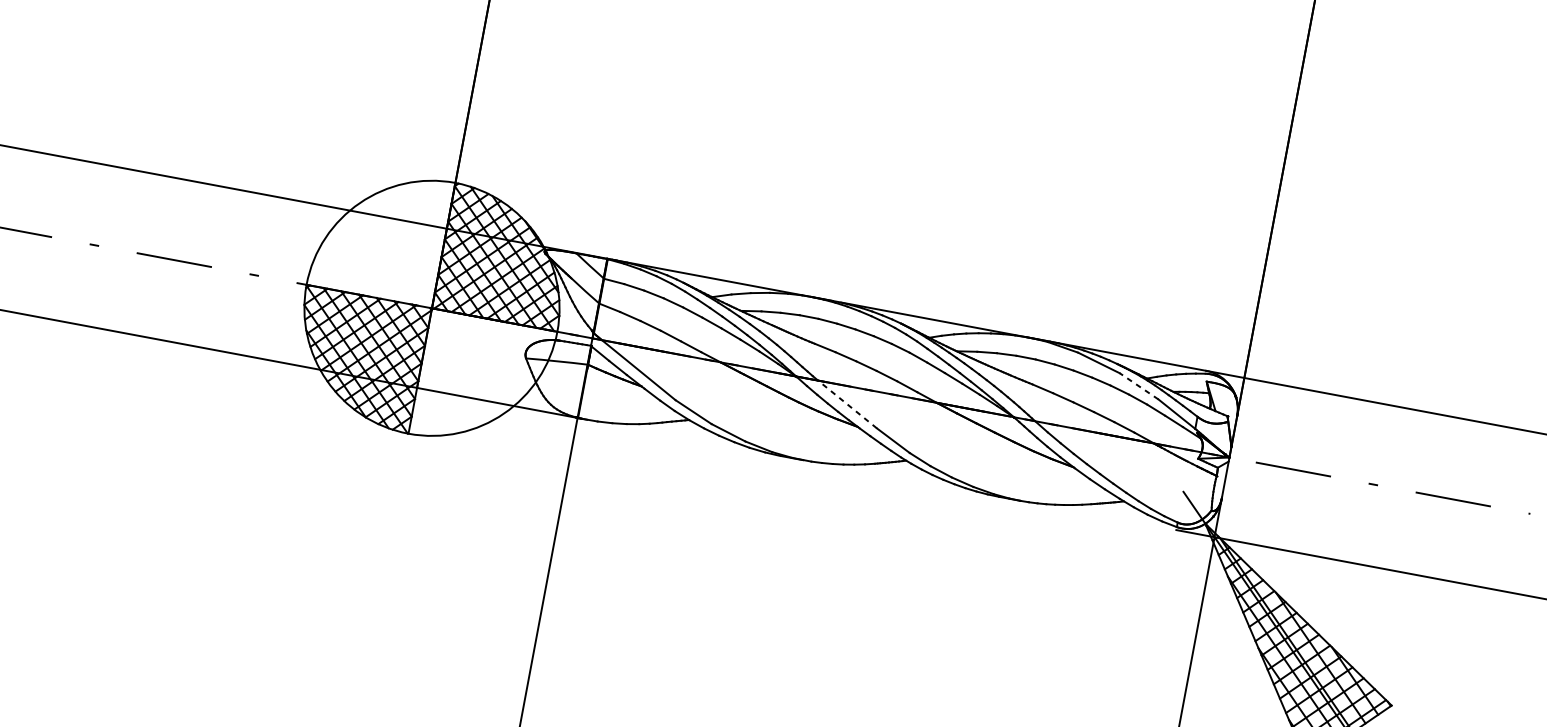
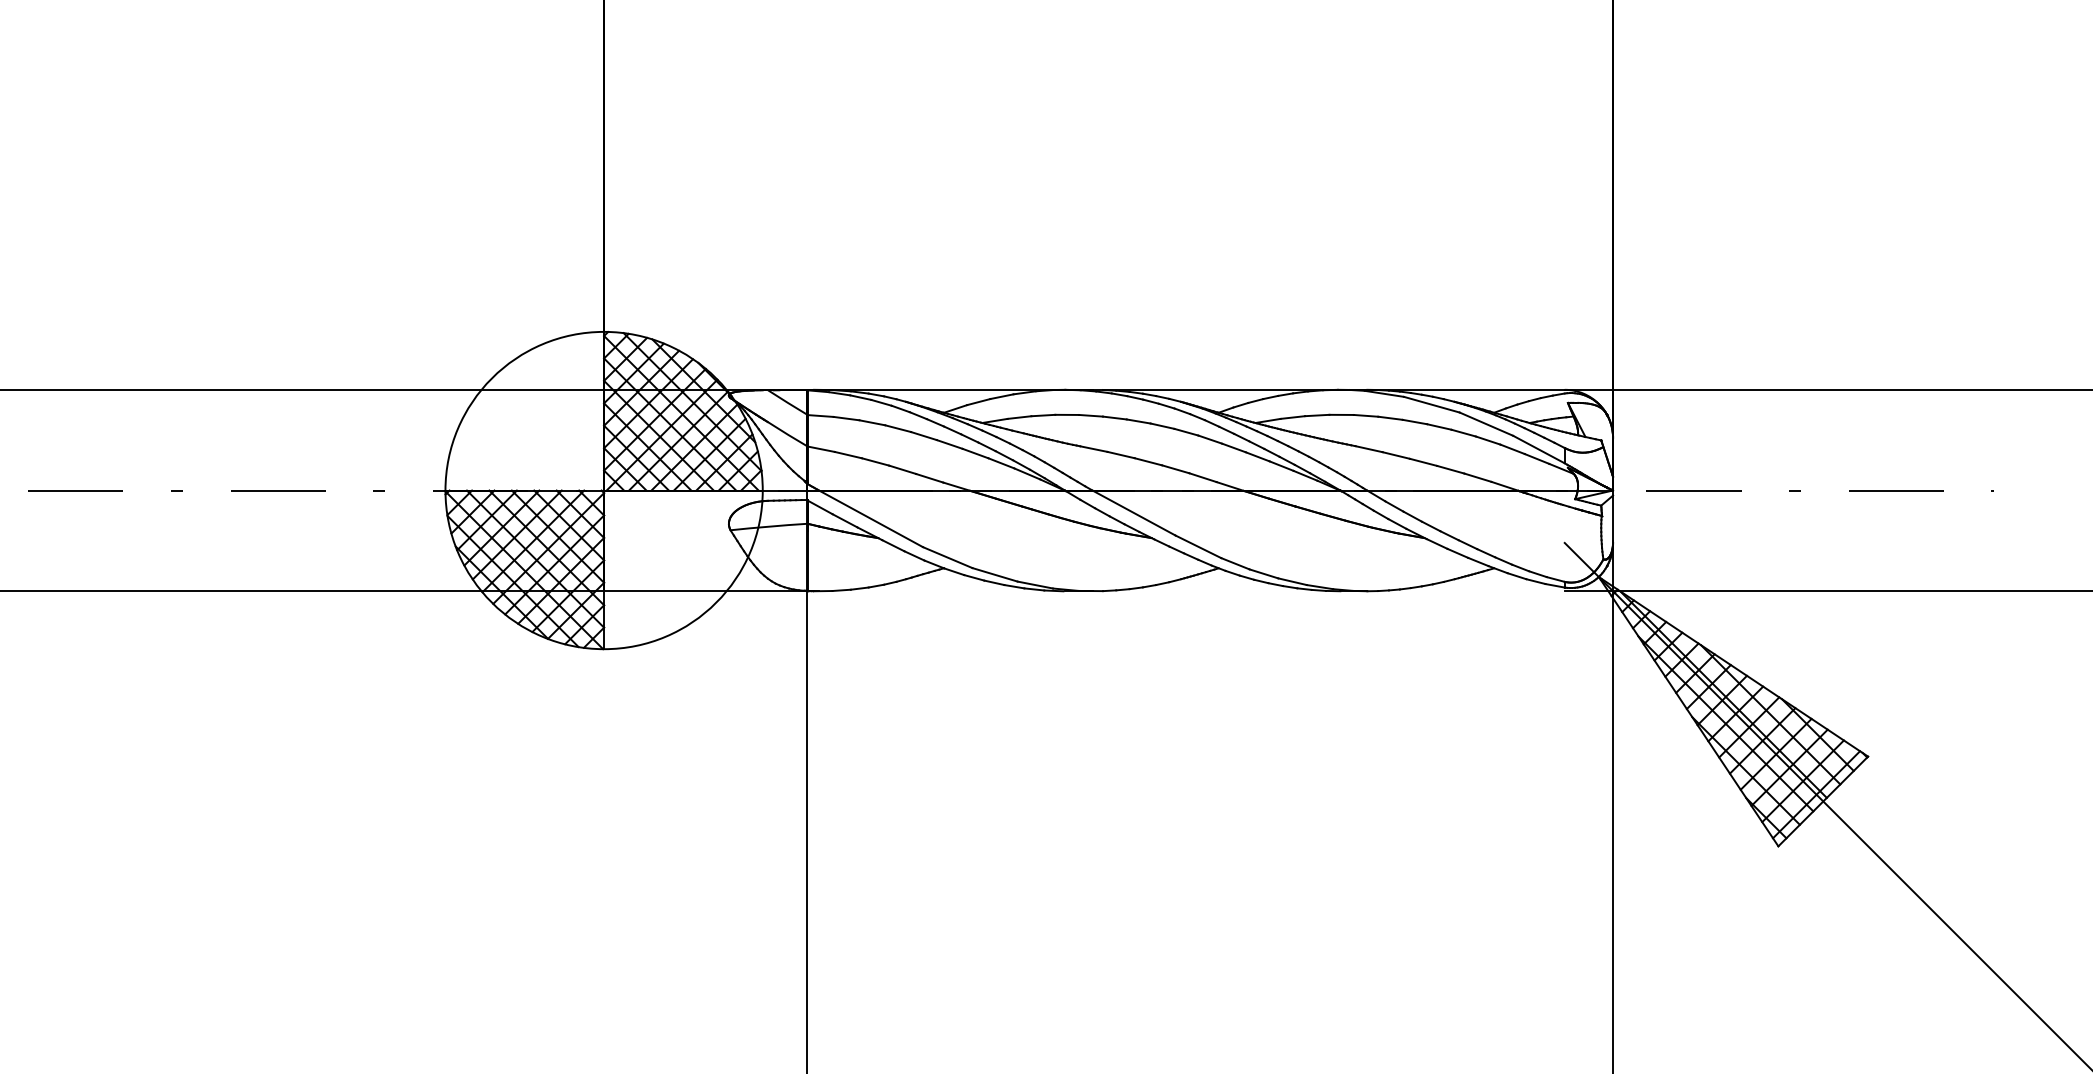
line: (1138, 385) -> (1485, 423), dashed -> solid
line: (847, 403) -> (1133, 512), dashed -> solid

